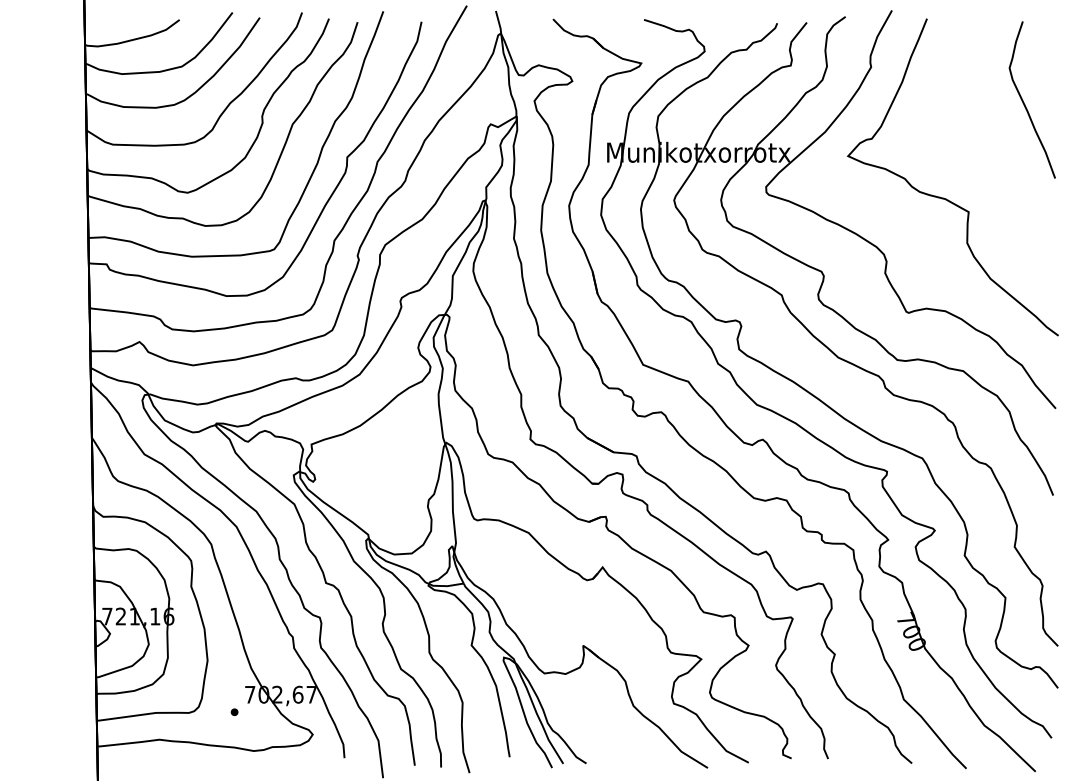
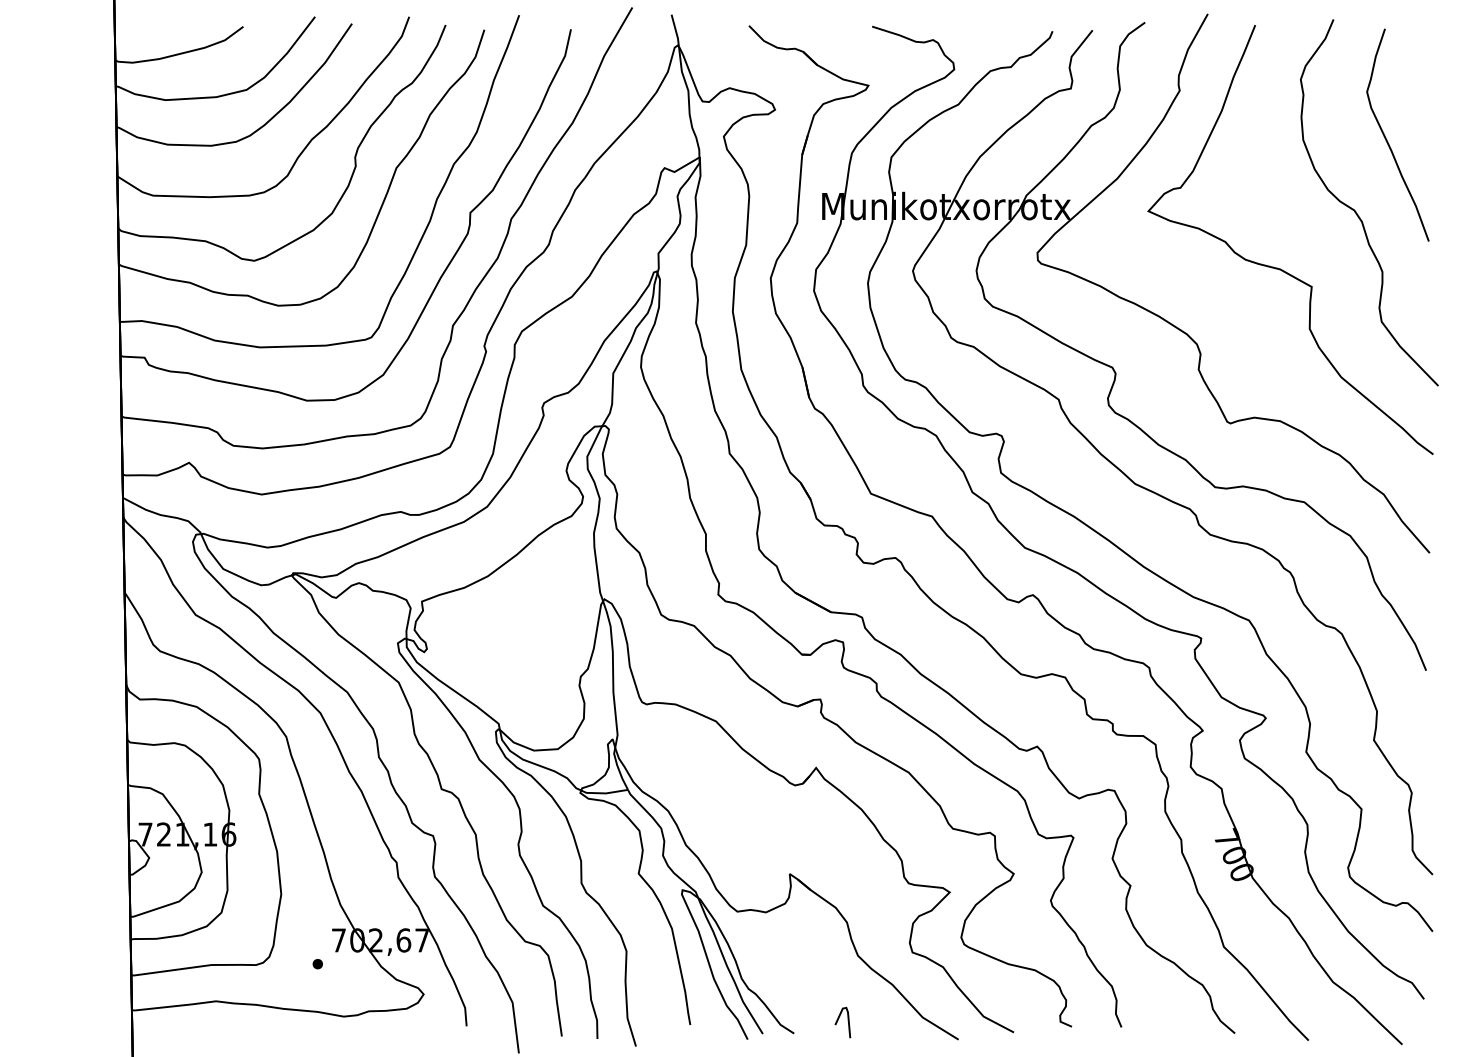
curve: (1001, 156) -> (1356, 211), added
line: (619, 753) -> (838, 1020), added

